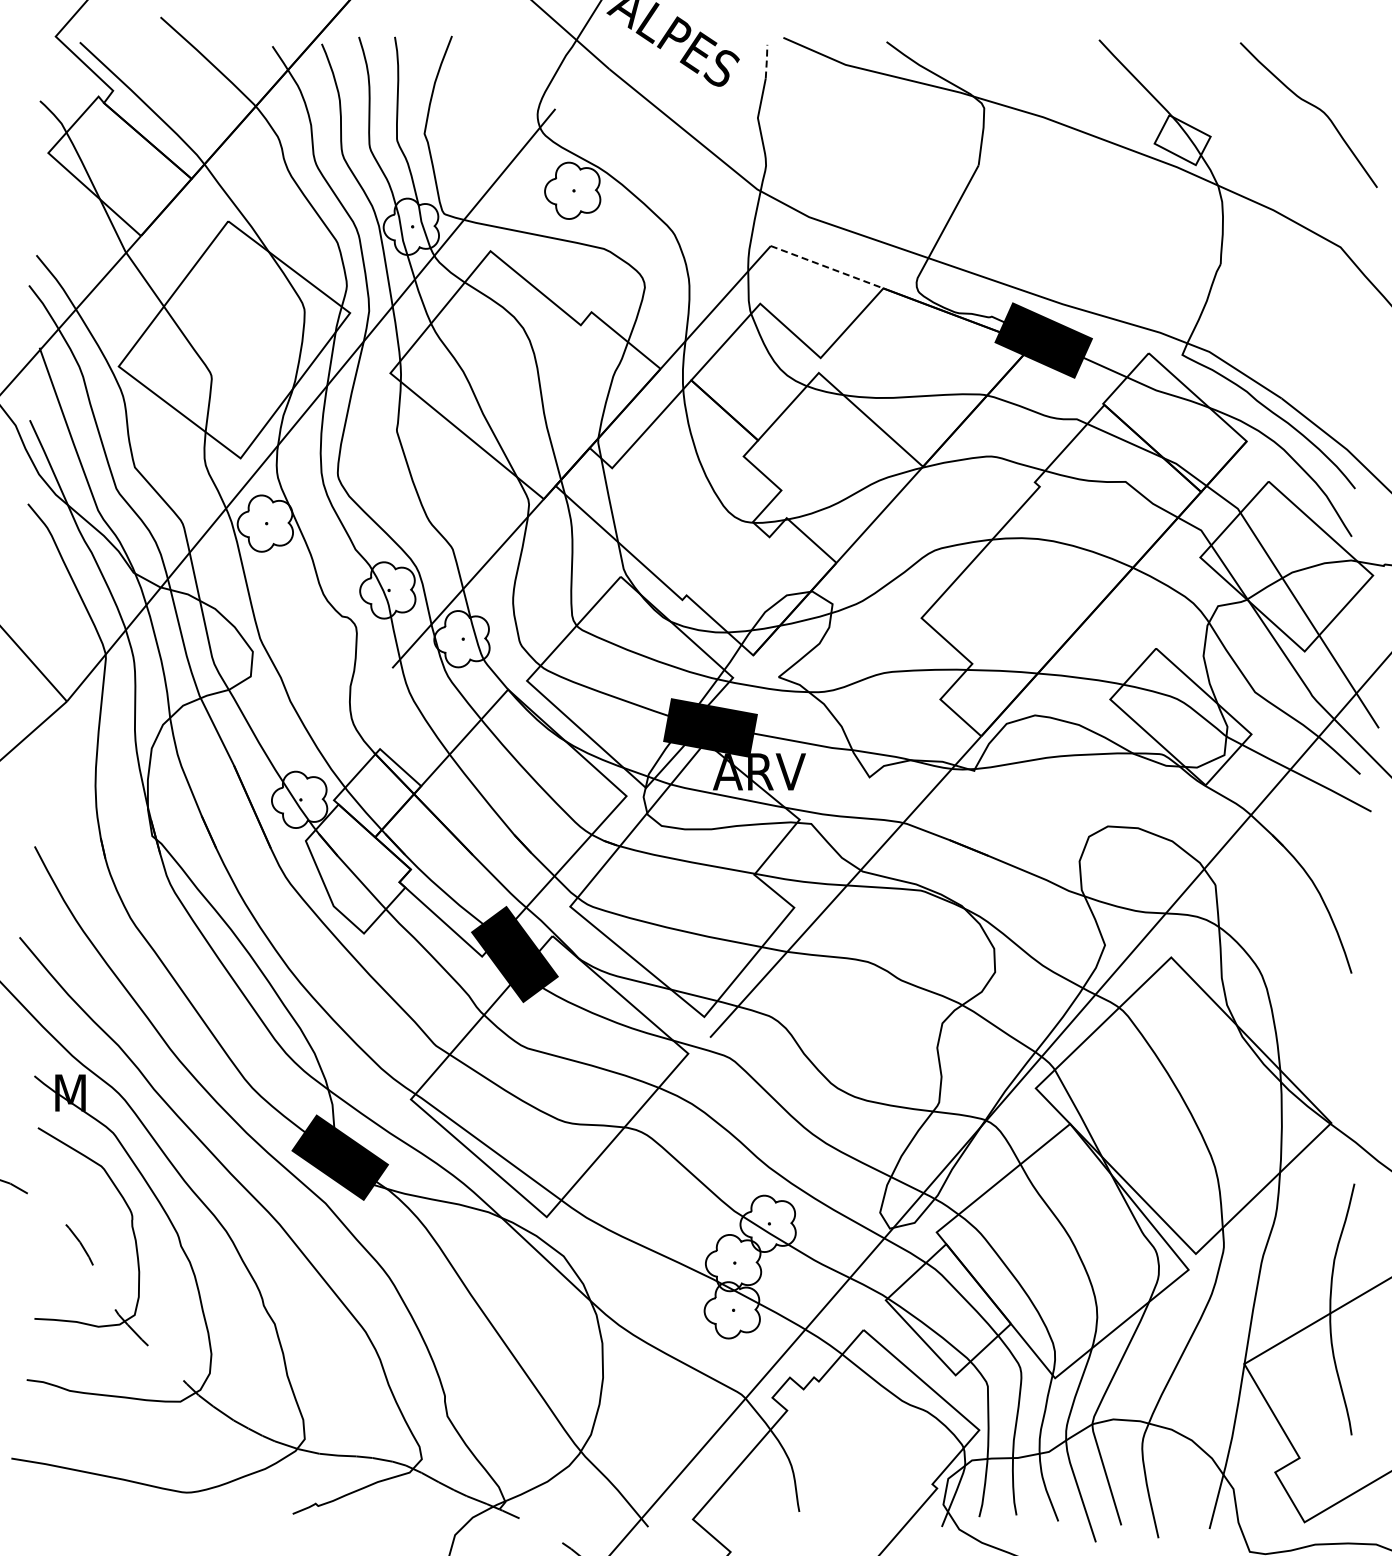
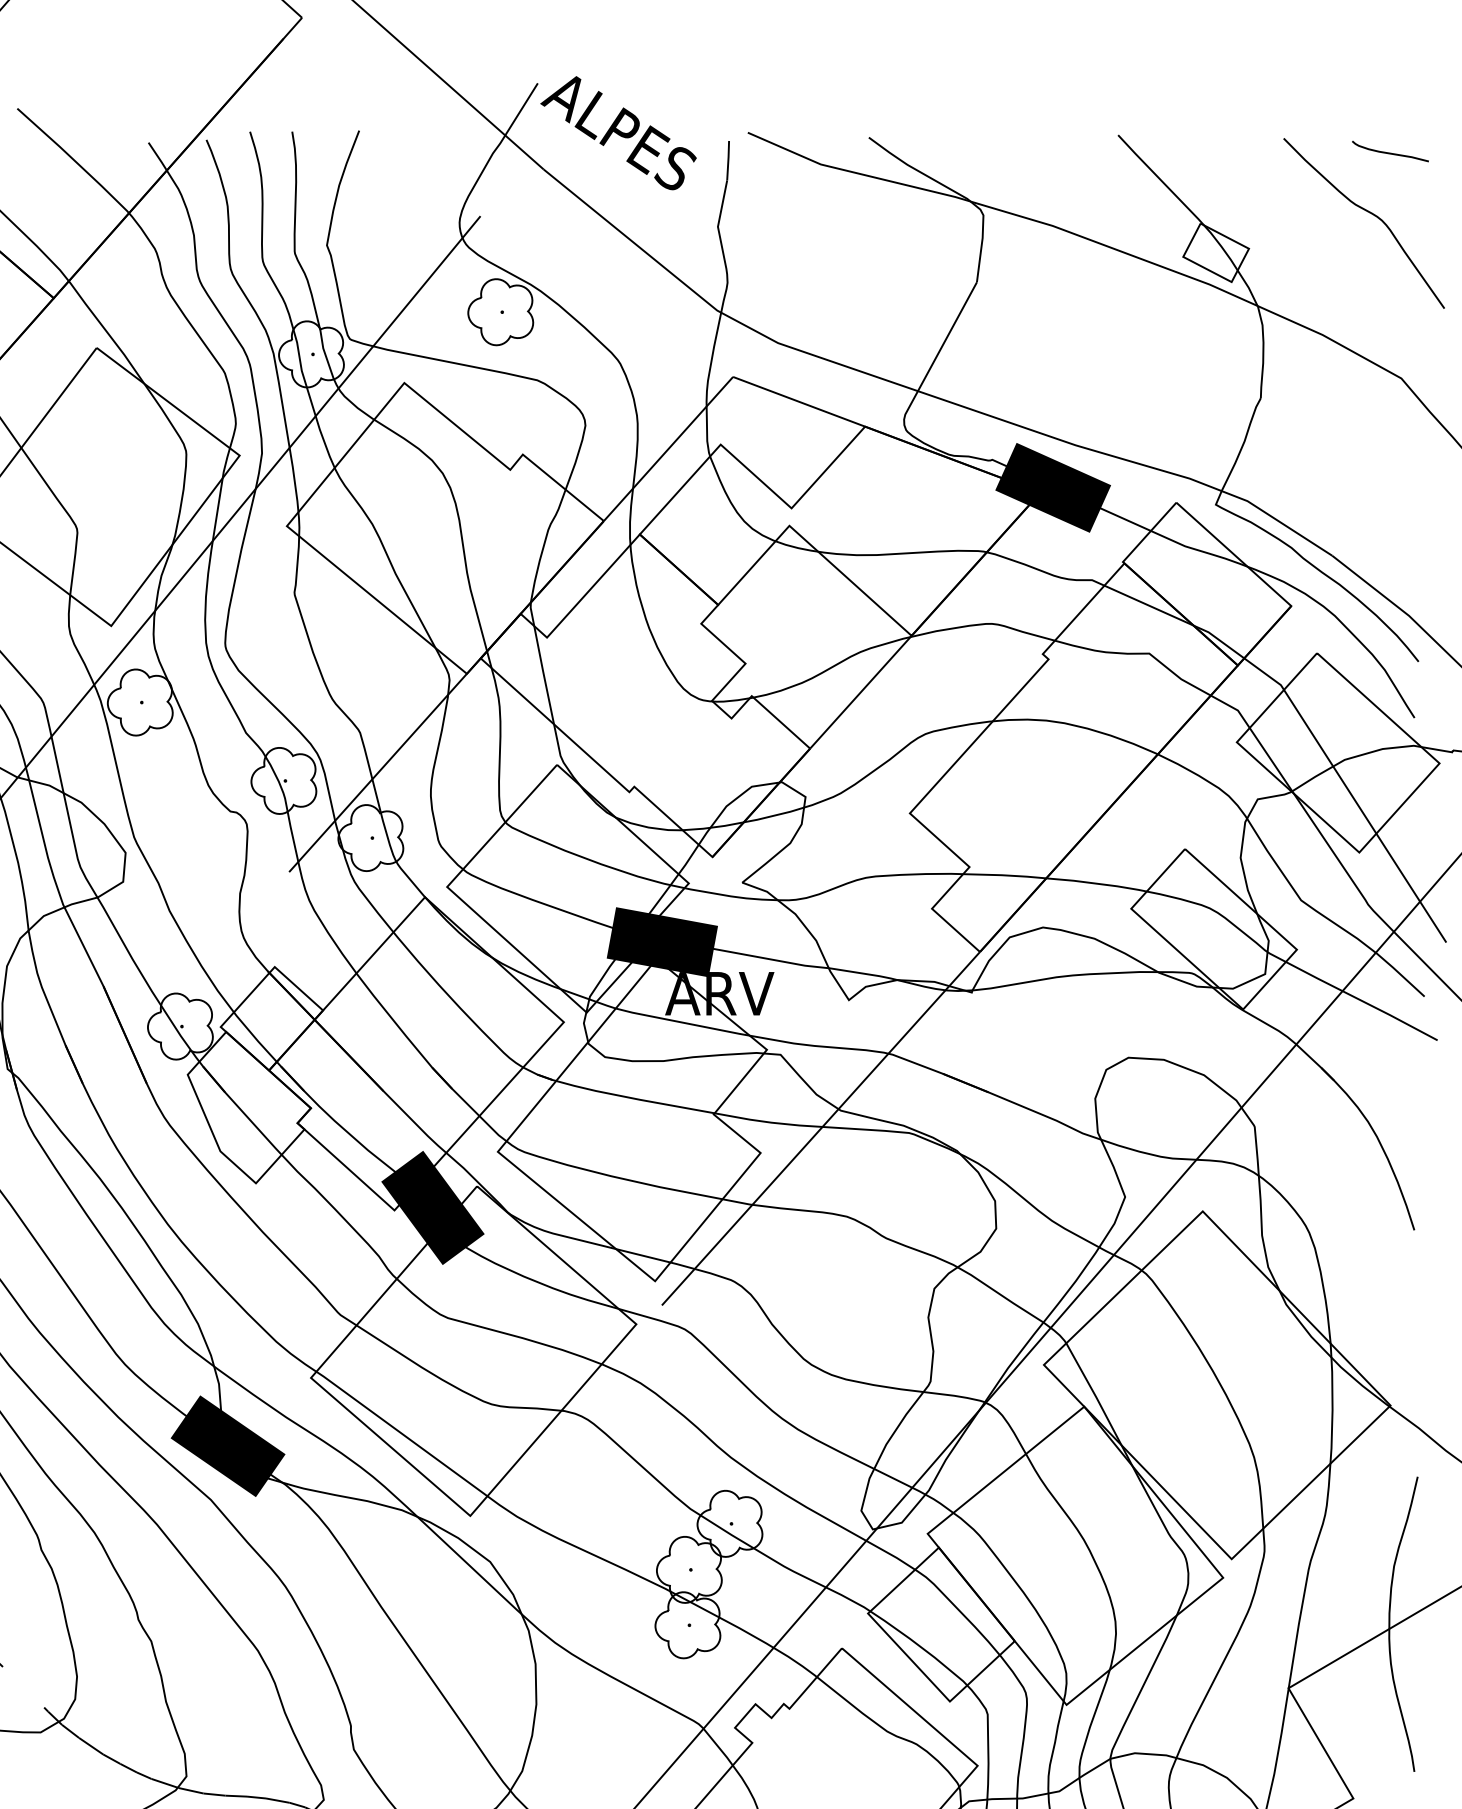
curve: (1331, 54) -> (1390, 152), added
line: (766, 61) -> (728, 160), dashed -> solid
line: (827, 267) -> (799, 402), dashed -> solid

